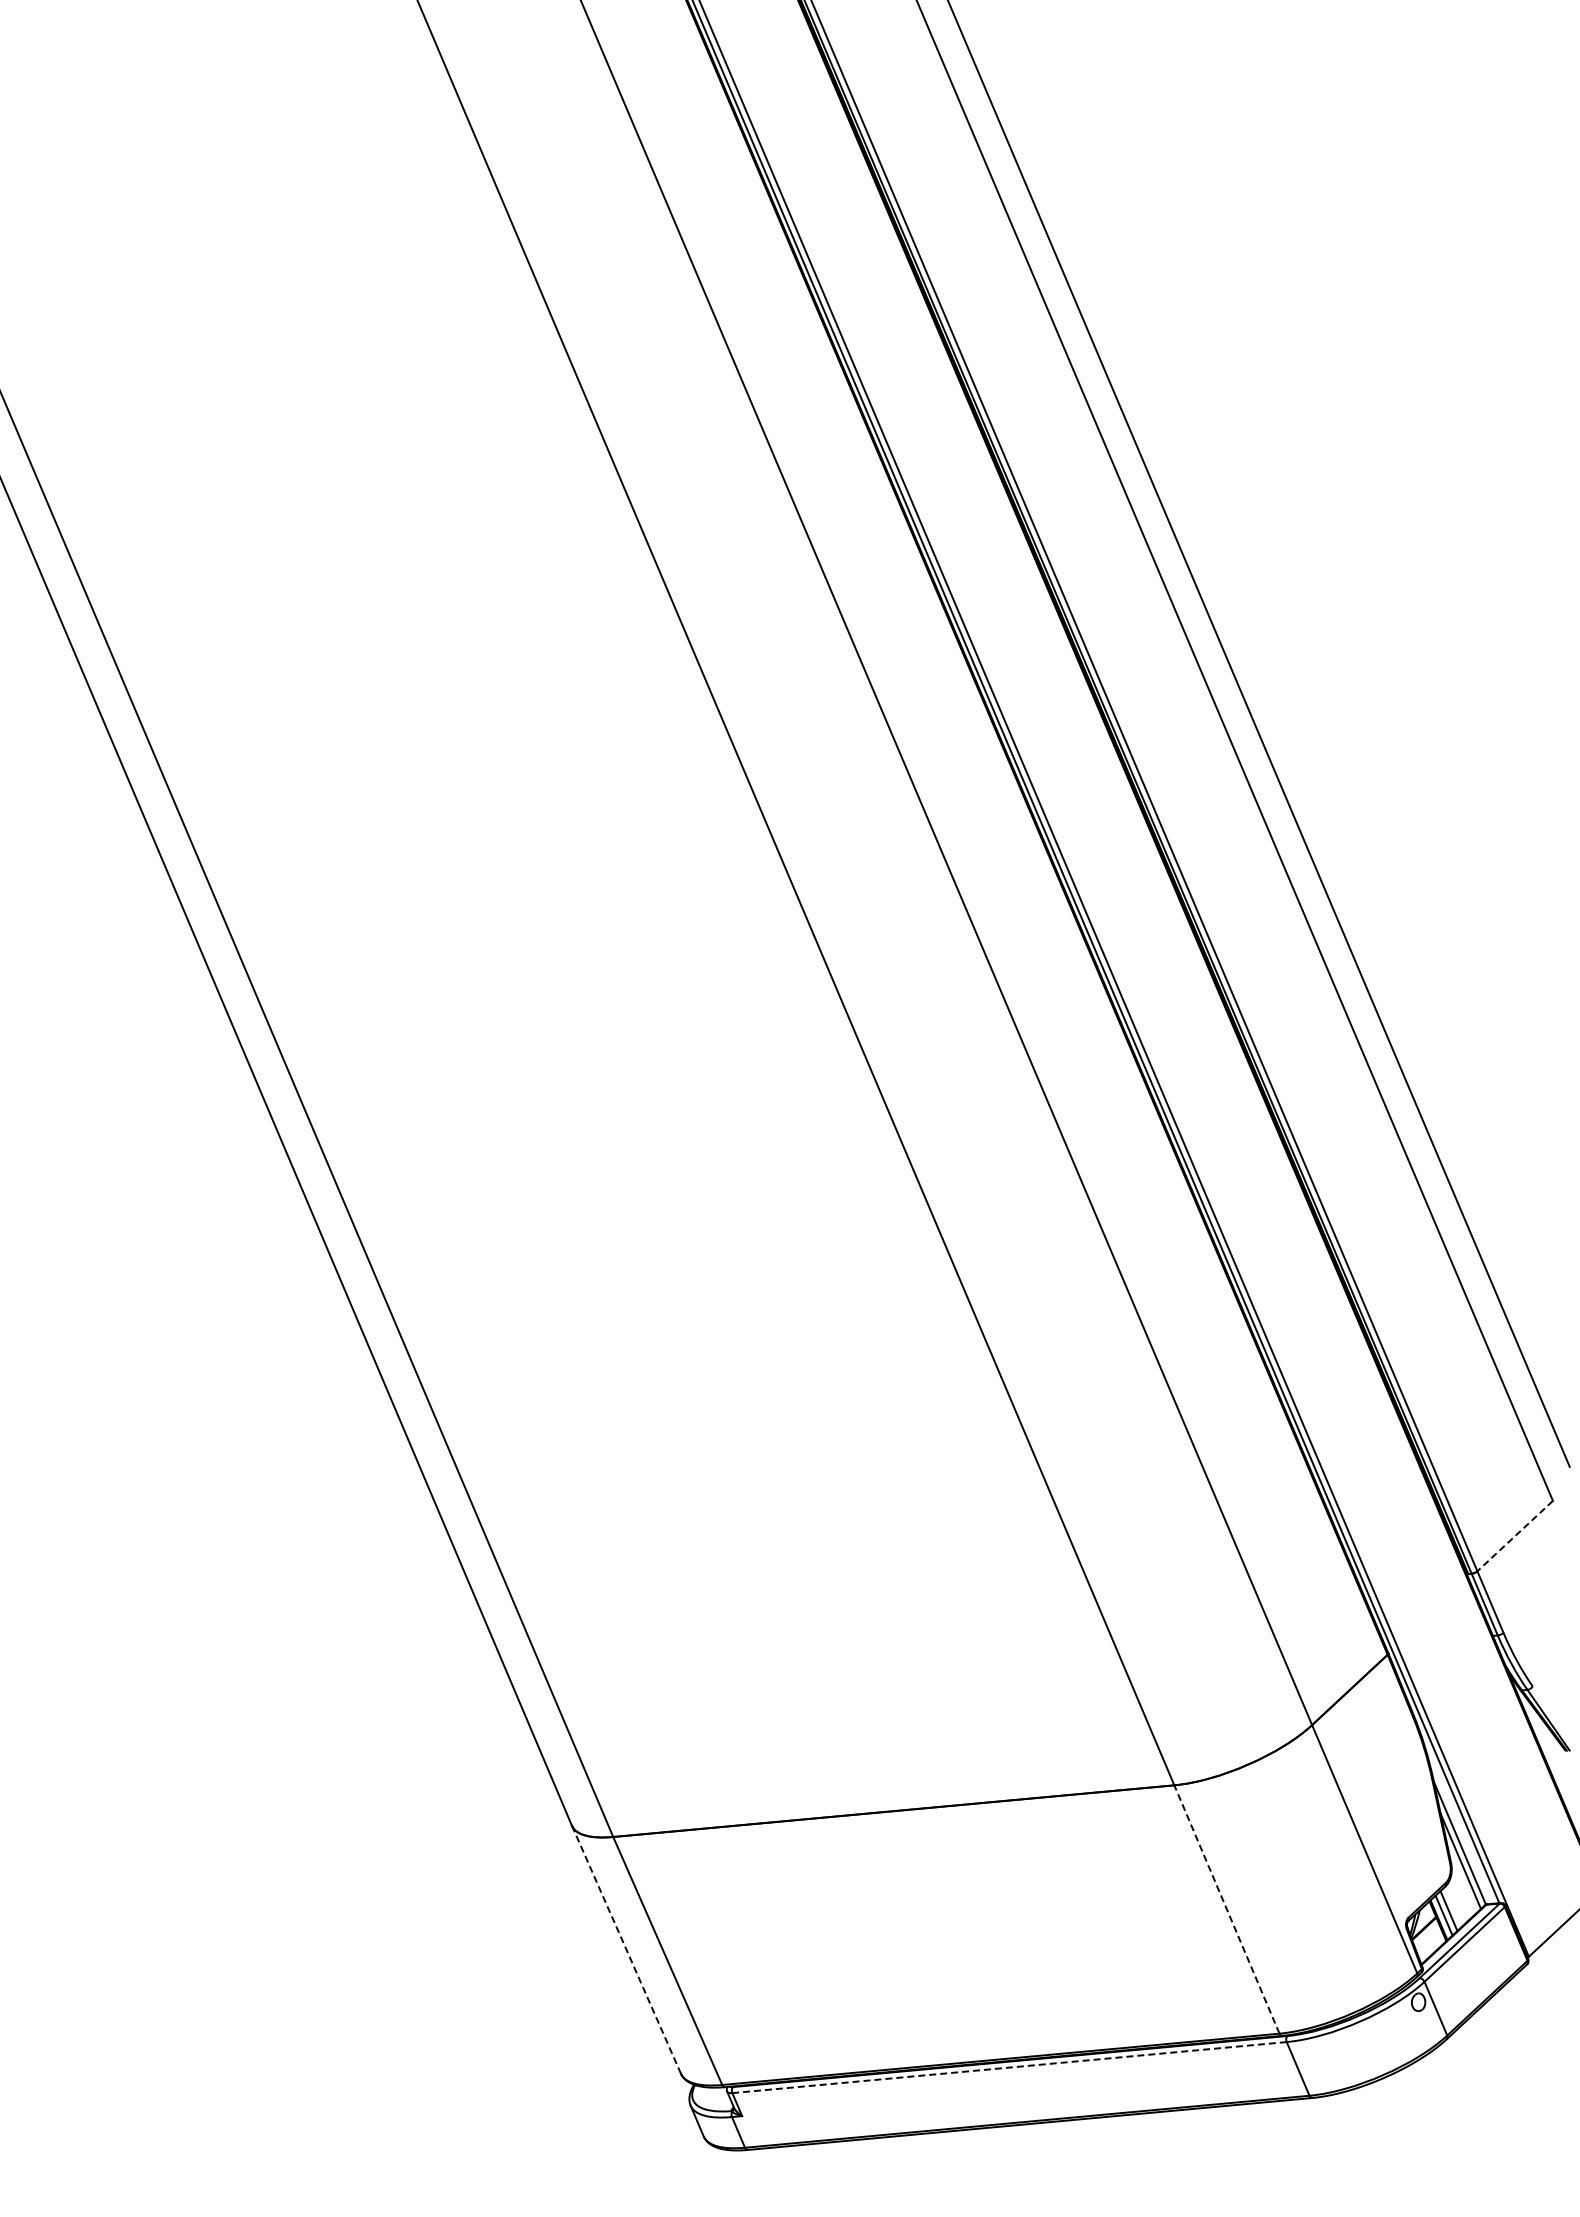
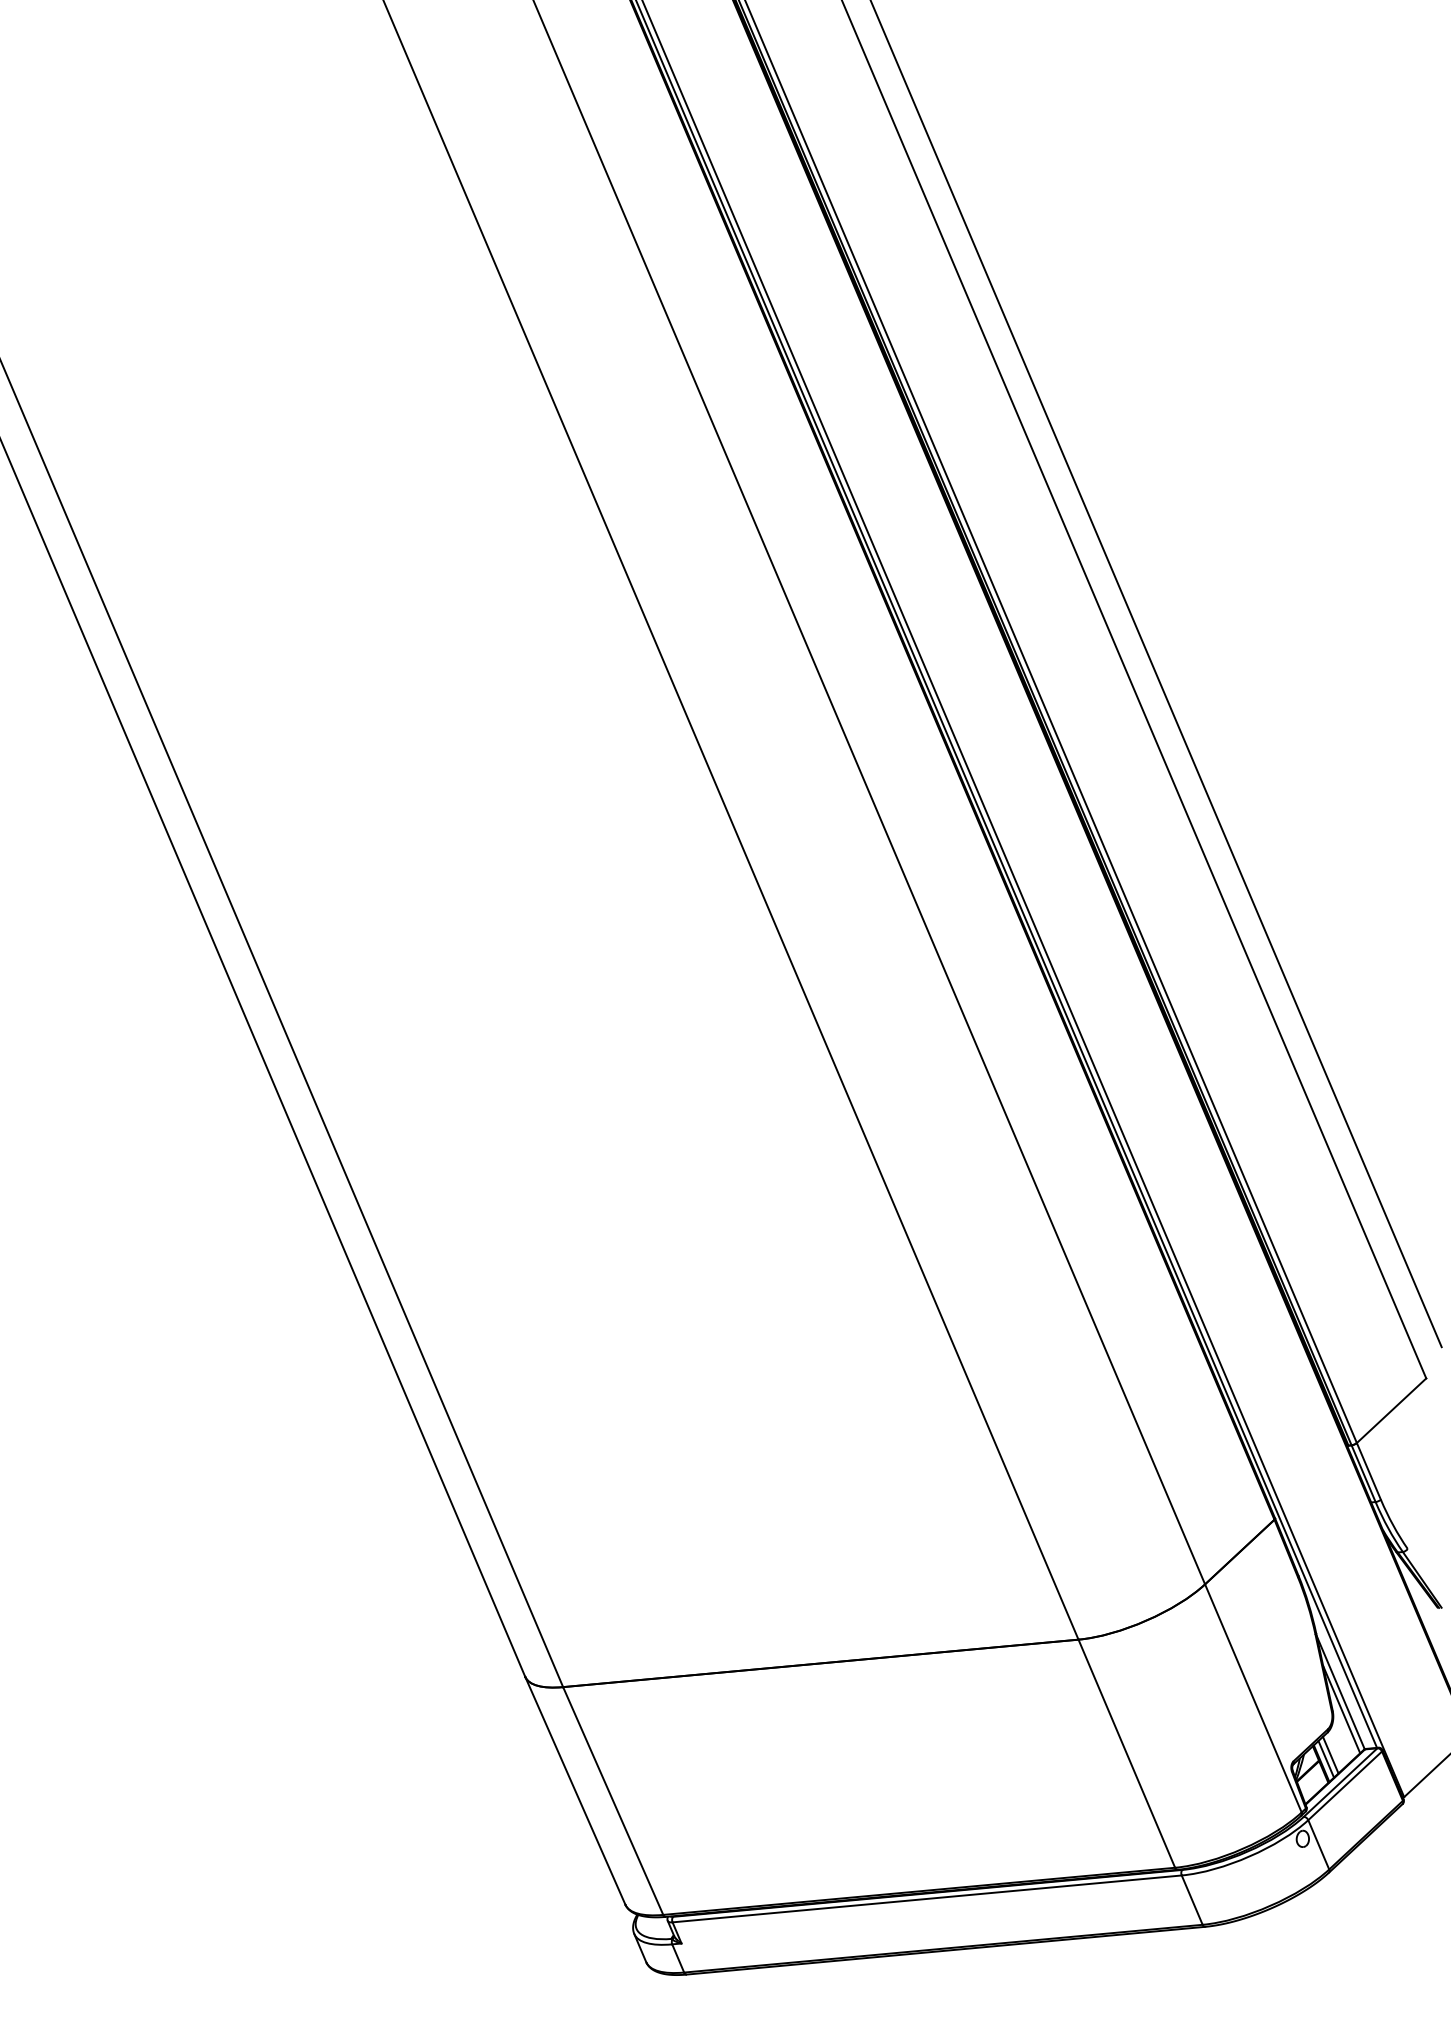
line: (1515, 1536) -> (1391, 1411), dashed -> solid
line: (1226, 1909) -> (1126, 1753), dashed -> solid
line: (626, 1949) -> (575, 1790), dashed -> solid
line: (1009, 2067) -> (927, 1898), dashed -> solid

